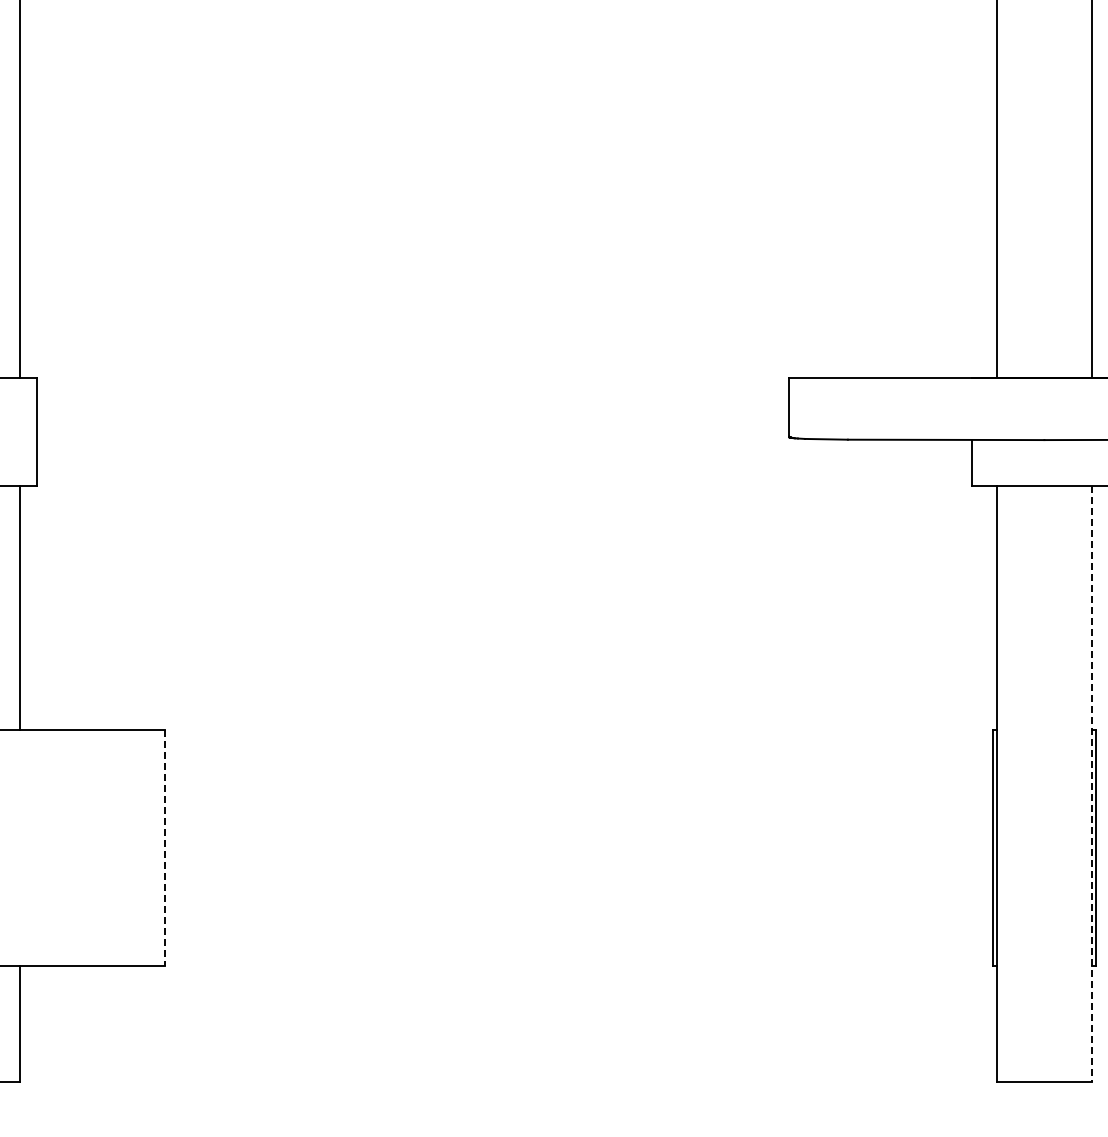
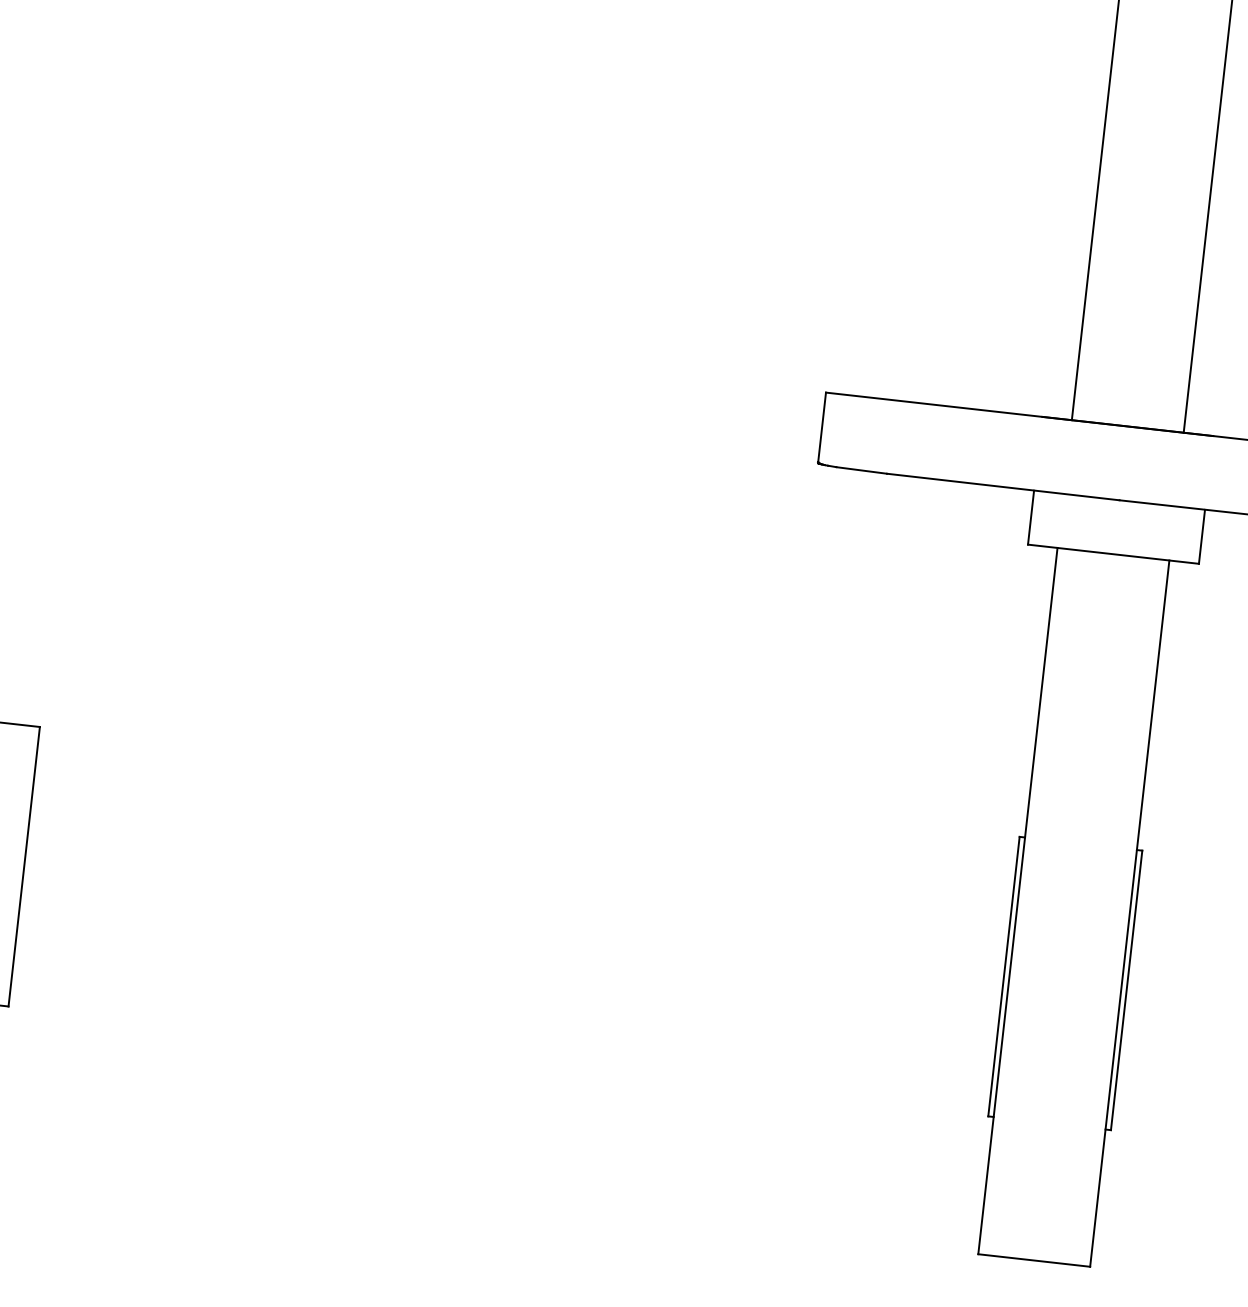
line: (1091, 784) -> (1129, 914), dashed -> solid
line: (164, 848) -> (23, 866), dashed -> solid

